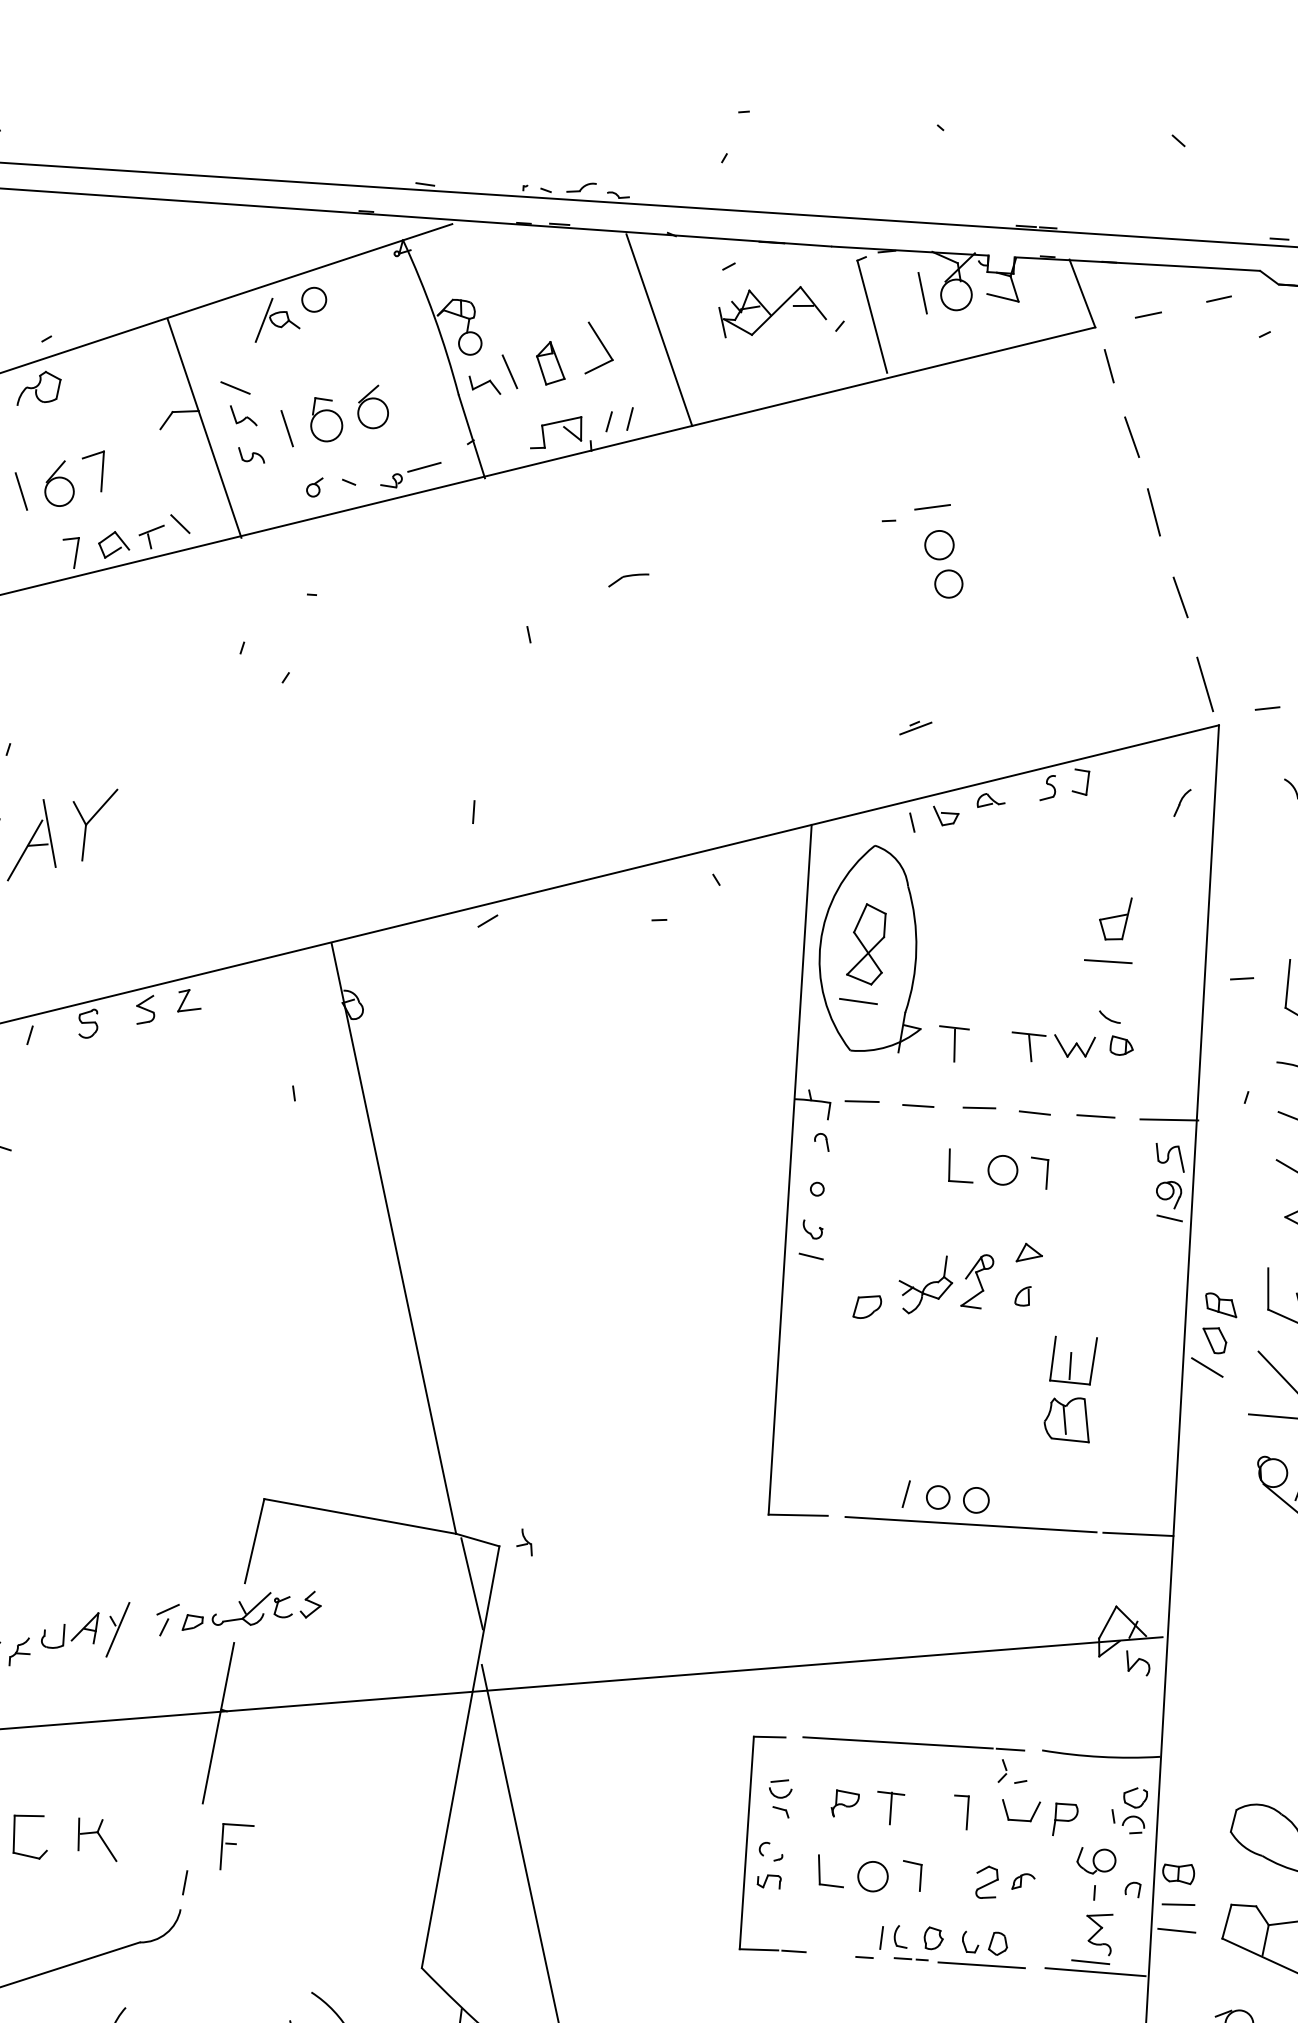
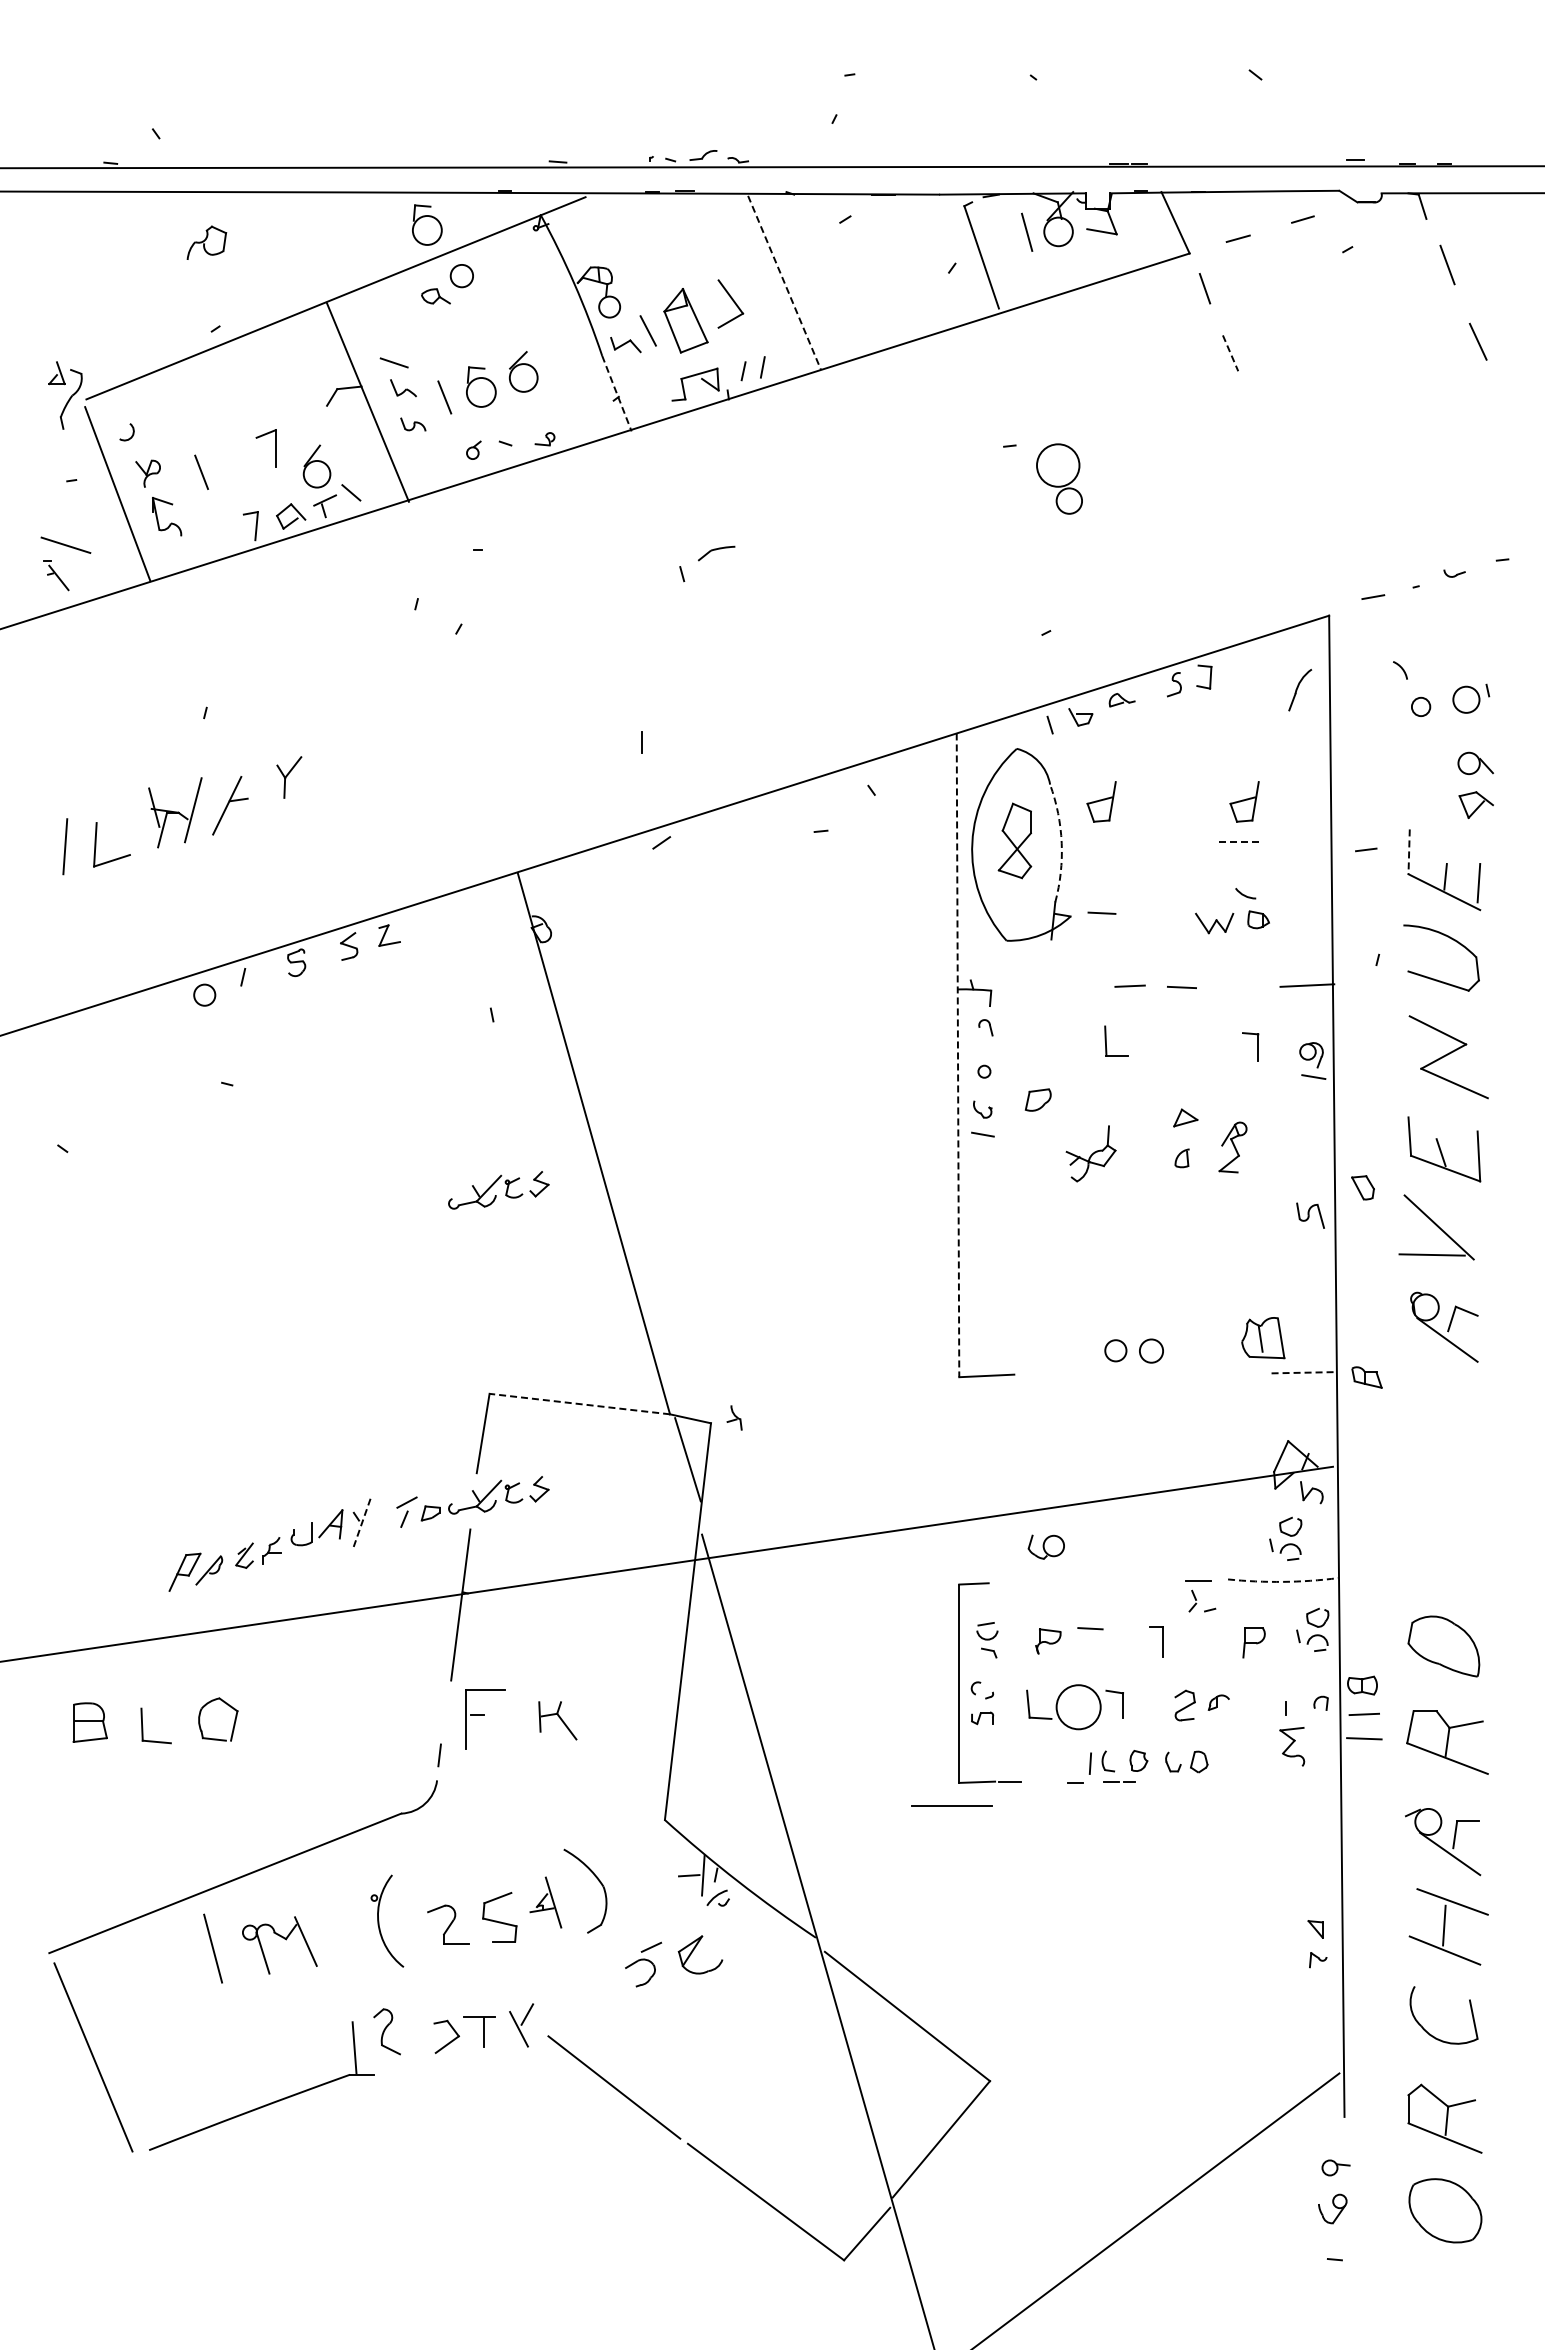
part: (281, 242) -> (427, 224), added
part: (772, 312) -> (888, 259), removed
line: (264, 319) -> (416, 297), removed
line: (659, 330) -> (784, 283), solid -> dashed
part: (550, 363) -> (685, 320), size x1.6
part: (38, 388) -> (206, 242), moved
line: (471, 436) -> (616, 393), solid -> dashed
line: (1131, 437) -> (1230, 353), solid -> dashed
line: (424, 466) -> (574, 424), removed
part: (59, 483) -> (316, 466), moved
line: (932, 507) -> (1049, 430), removed
line: (1153, 512) -> (1255, 421), removed
circle: (938, 545) -> (1057, 465), size x1.6
part: (628, 580) -> (716, 553), moved
line: (1180, 597) -> (1285, 499), removed
line: (1204, 684) -> (1313, 578), removed
line: (915, 728) -> (1047, 637), removed
part: (1181, 802) -> (1299, 689), size x1.6
part: (93, 824) -> (289, 777), size x0.6
line: (49, 833) -> (248, 788), removed
part: (961, 908) -> (1101, 801), added
arc: (916, 950) -> (1061, 843), solid -> dashed
line: (1107, 961) -> (1240, 842), solid -> dashed
line: (1288, 984) -> (1409, 852), solid -> dashed
line: (857, 1001) -> (1010, 894), removed
line: (953, 1045) -> (1102, 929), removed
part: (1028, 1046) -> (1171, 926), removed
line: (861, 1101) -> (1020, 987), removed
line: (918, 1106) -> (1073, 988), removed
line: (1095, 1116) -> (1238, 986), removed
part: (1170, 1157) -> (1310, 1215), moved
line: (790, 1170) -> (958, 1055), solid -> dashed
circle: (1002, 1170) -> (1155, 1042), removed
part: (1046, 1173) -> (1257, 1046), moved
part: (288, 1281) -> (498, 1190), added
part: (976, 1281) -> (1232, 1147), moved
part: (1220, 1305) -> (1366, 1377), moved
part: (866, 1306) -> (1037, 1099), moved
part: (1072, 1359) -> (1232, 1214), removed
line: (1206, 1367) -> (1357, 1213), removed
part: (1067, 1419) -> (1263, 1338), moved
line: (905, 1493) -> (1085, 1349), removed
line: (359, 1516) -> (579, 1404), solid -> dashed
line: (970, 1524) -> (1147, 1373), removed
line: (1138, 1534) -> (1304, 1372), solid -> dashed
line: (117, 1629) -> (361, 1524), solid -> dashed
part: (1106, 1710) -> (1285, 1538), added
line: (897, 1741) -> (1093, 1580), removed
arc: (1101, 1756) -> (1283, 1581), solid -> dashed
line: (891, 1808) -> (1091, 1642), removed
part: (1019, 1819) -> (1211, 1645), removed
part: (14, 1835) -> (278, 1721), removed
part: (97, 1839) -> (557, 1720), moved
part: (236, 1847) -> (485, 1719), size x1.4
part: (1095, 1860) -> (1045, 1546), moved
circle: (872, 1876) -> (1078, 1707), size x1.6
line: (1090, 1961) -> (1286, 1772), removed
line: (981, 1964) -> (951, 1805), moved
line: (1095, 1971) -> (1291, 1781), removed

